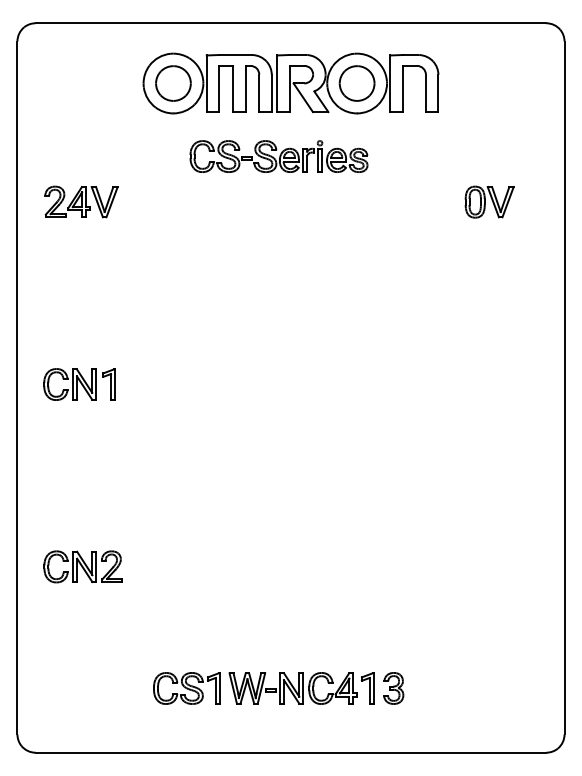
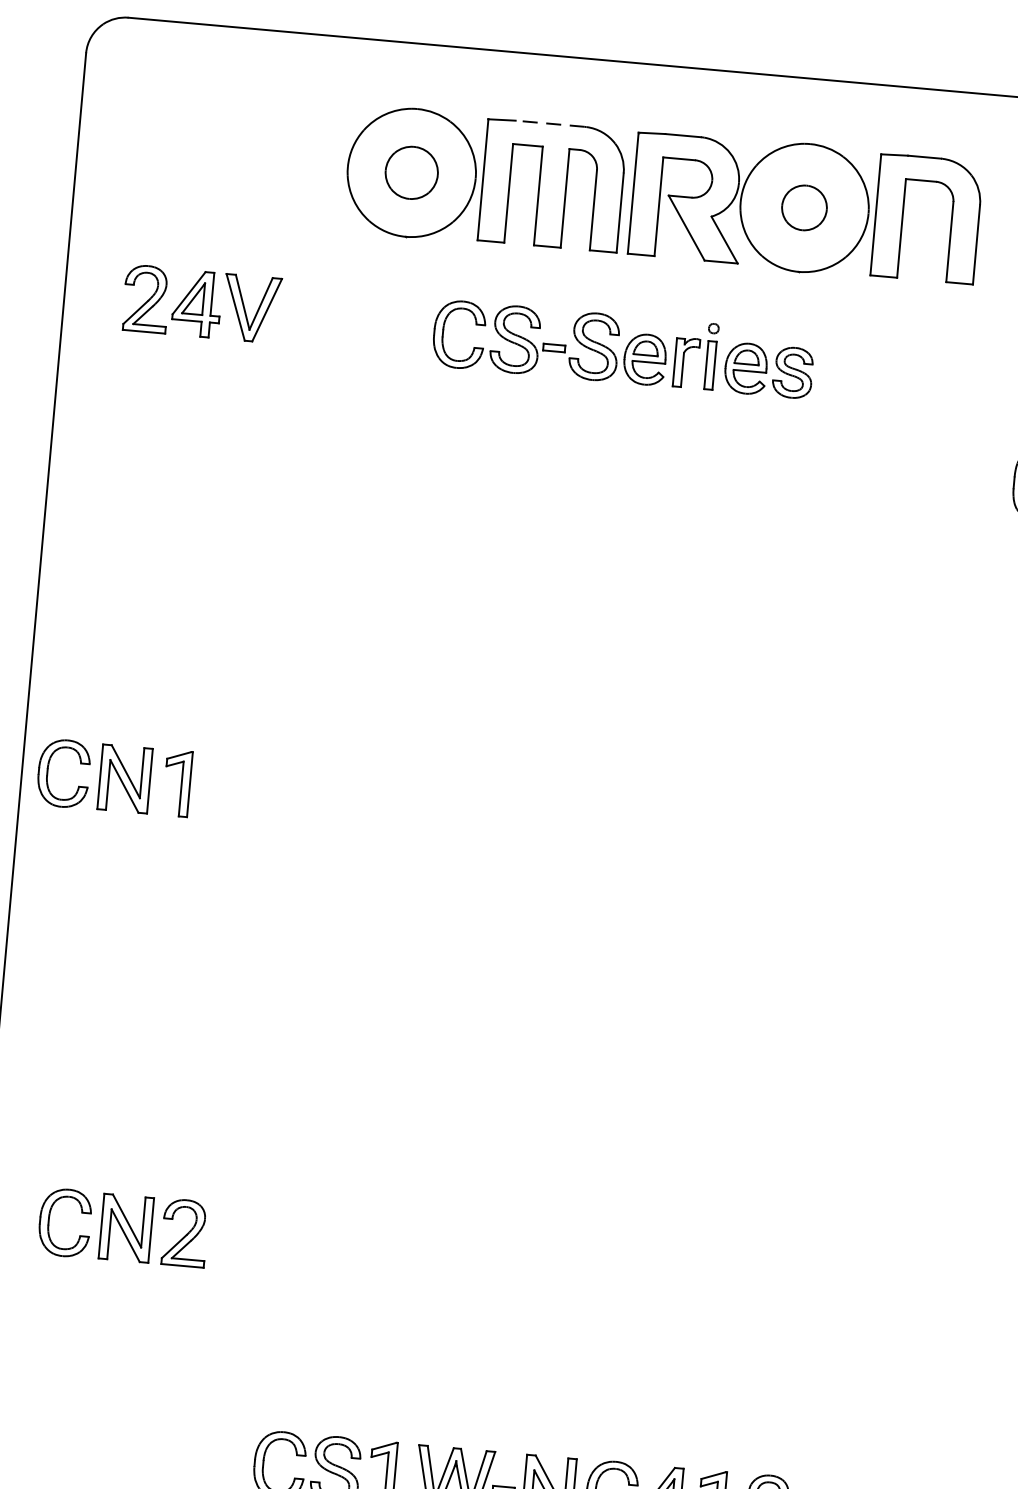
line: (235, 55) -> (549, 124), solid -> dashed
part: (173, 83) -> (411, 172), size x0.7
part: (356, 83) -> (803, 207), size x0.6
part: (81, 201) -> (201, 302), moved
part: (79, 384) -> (114, 777), moved
part: (82, 566) -> (121, 1227), moved

